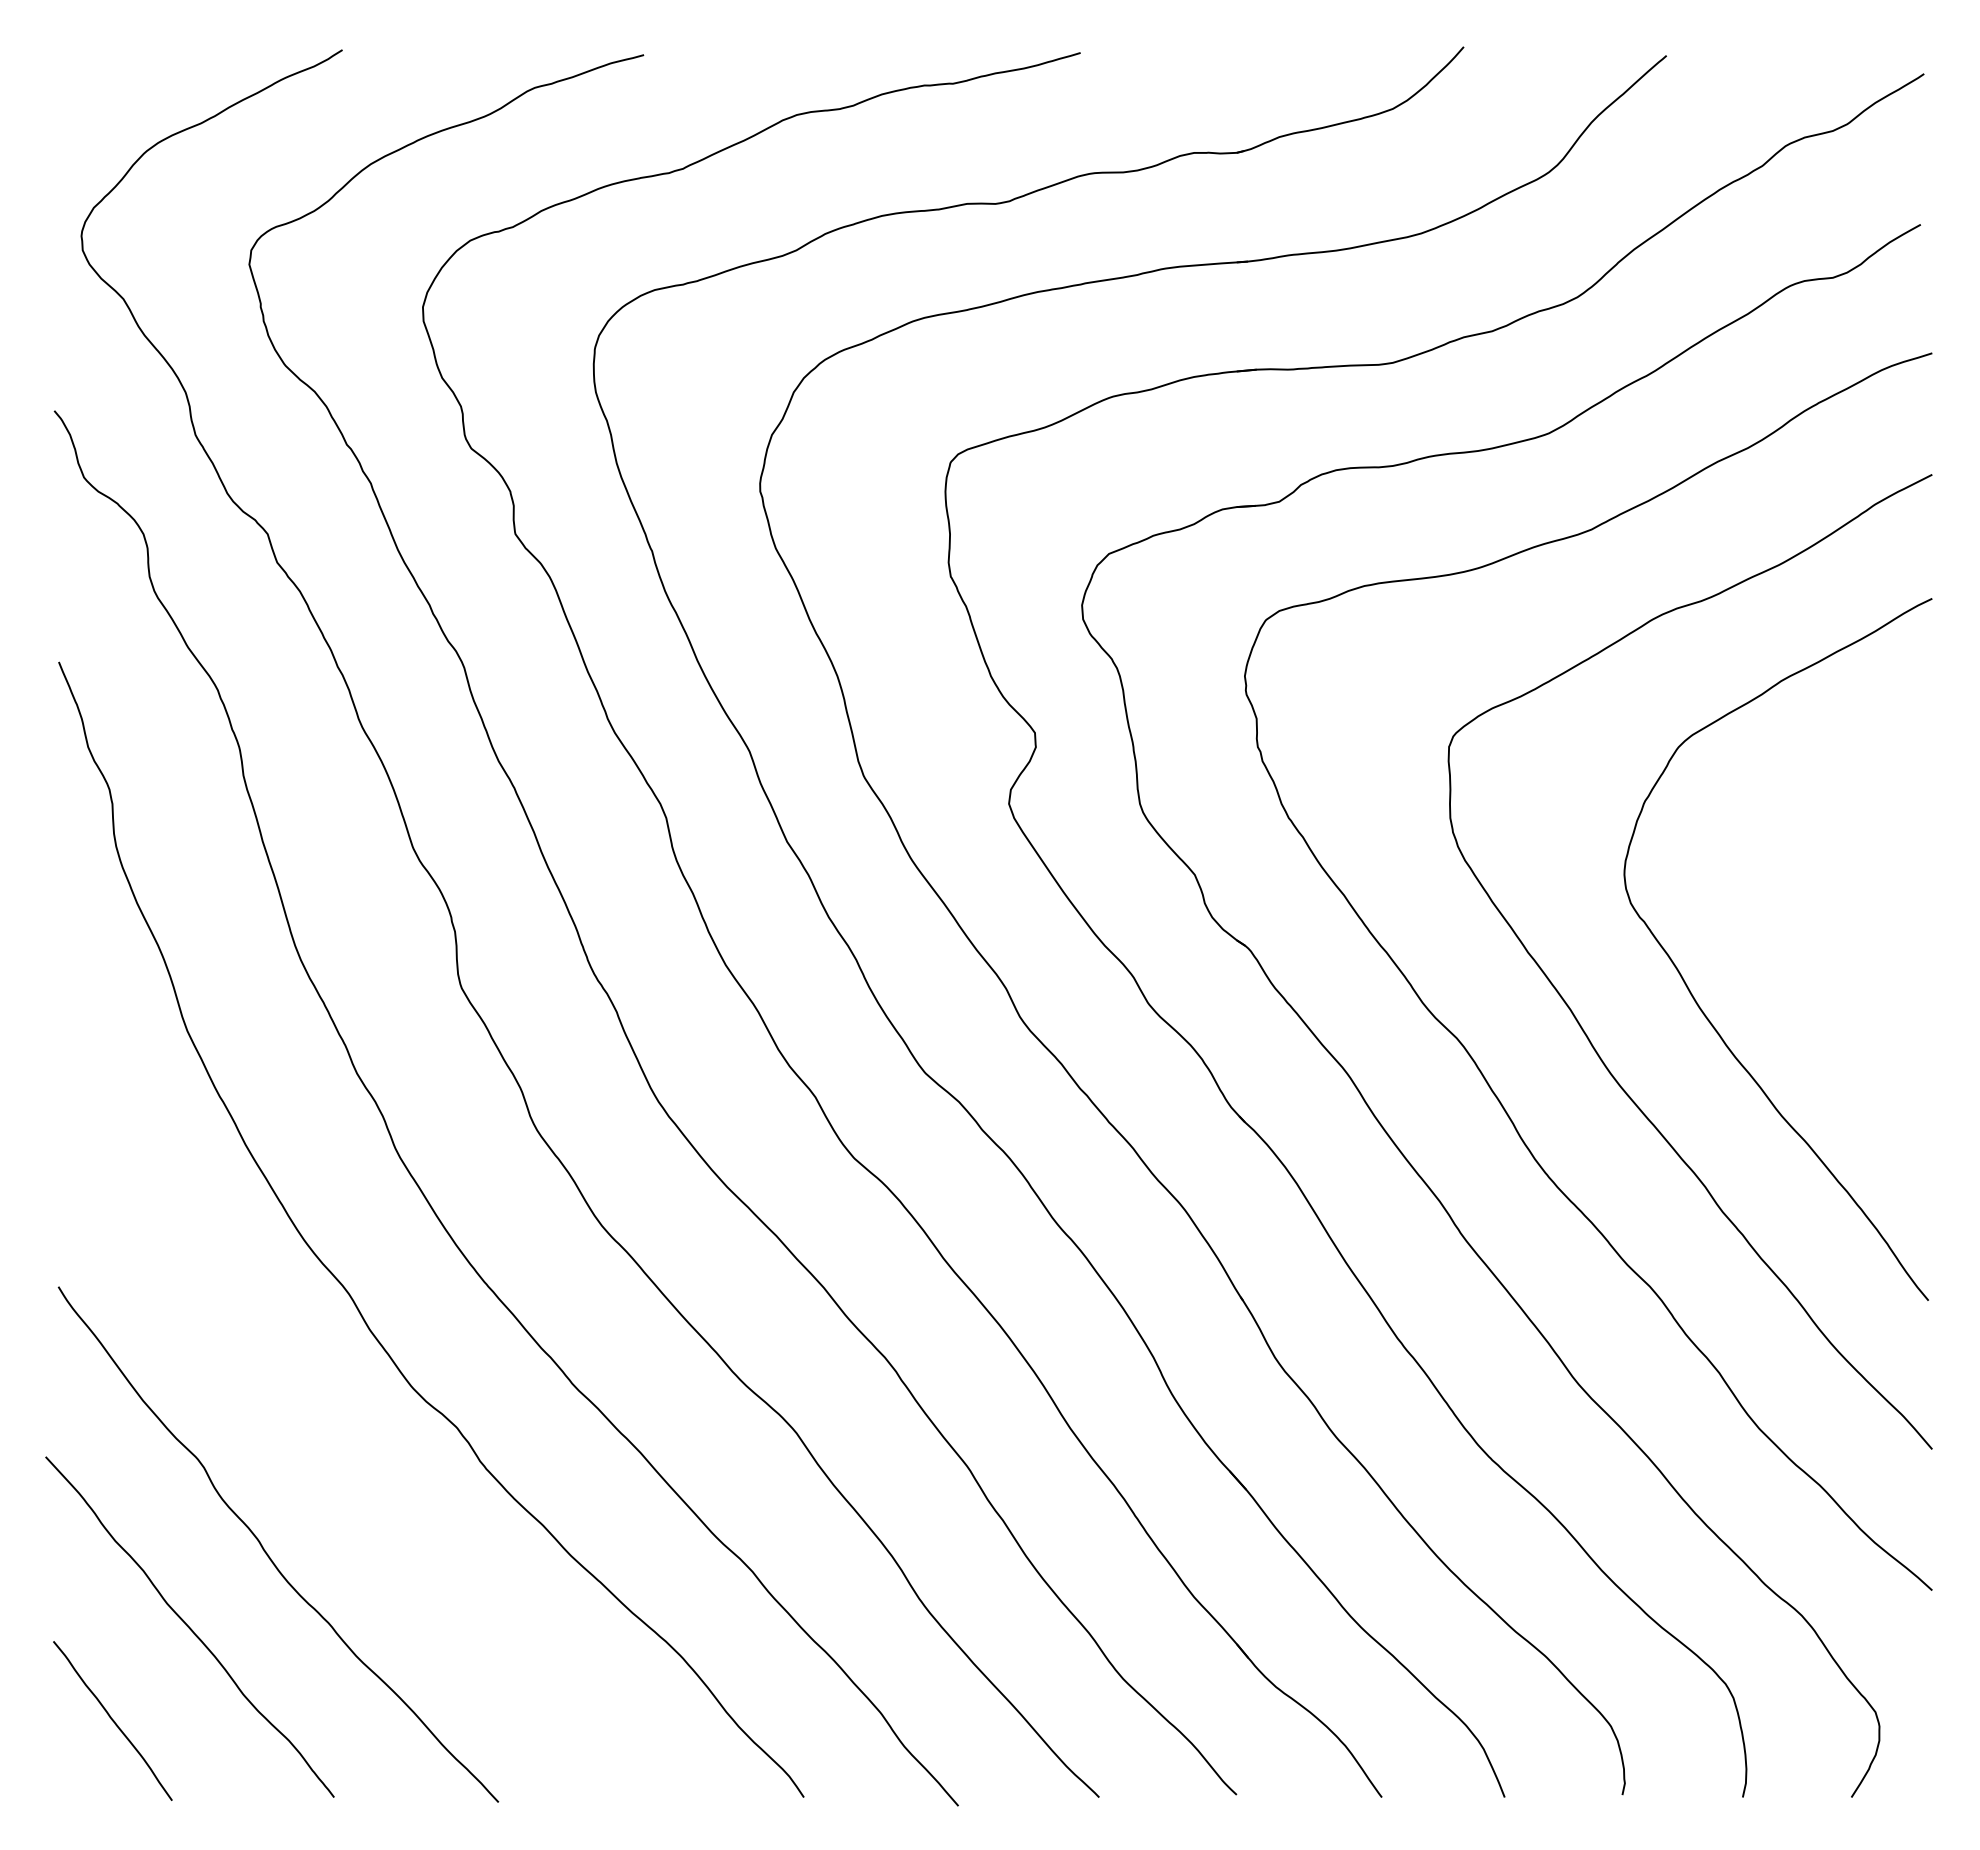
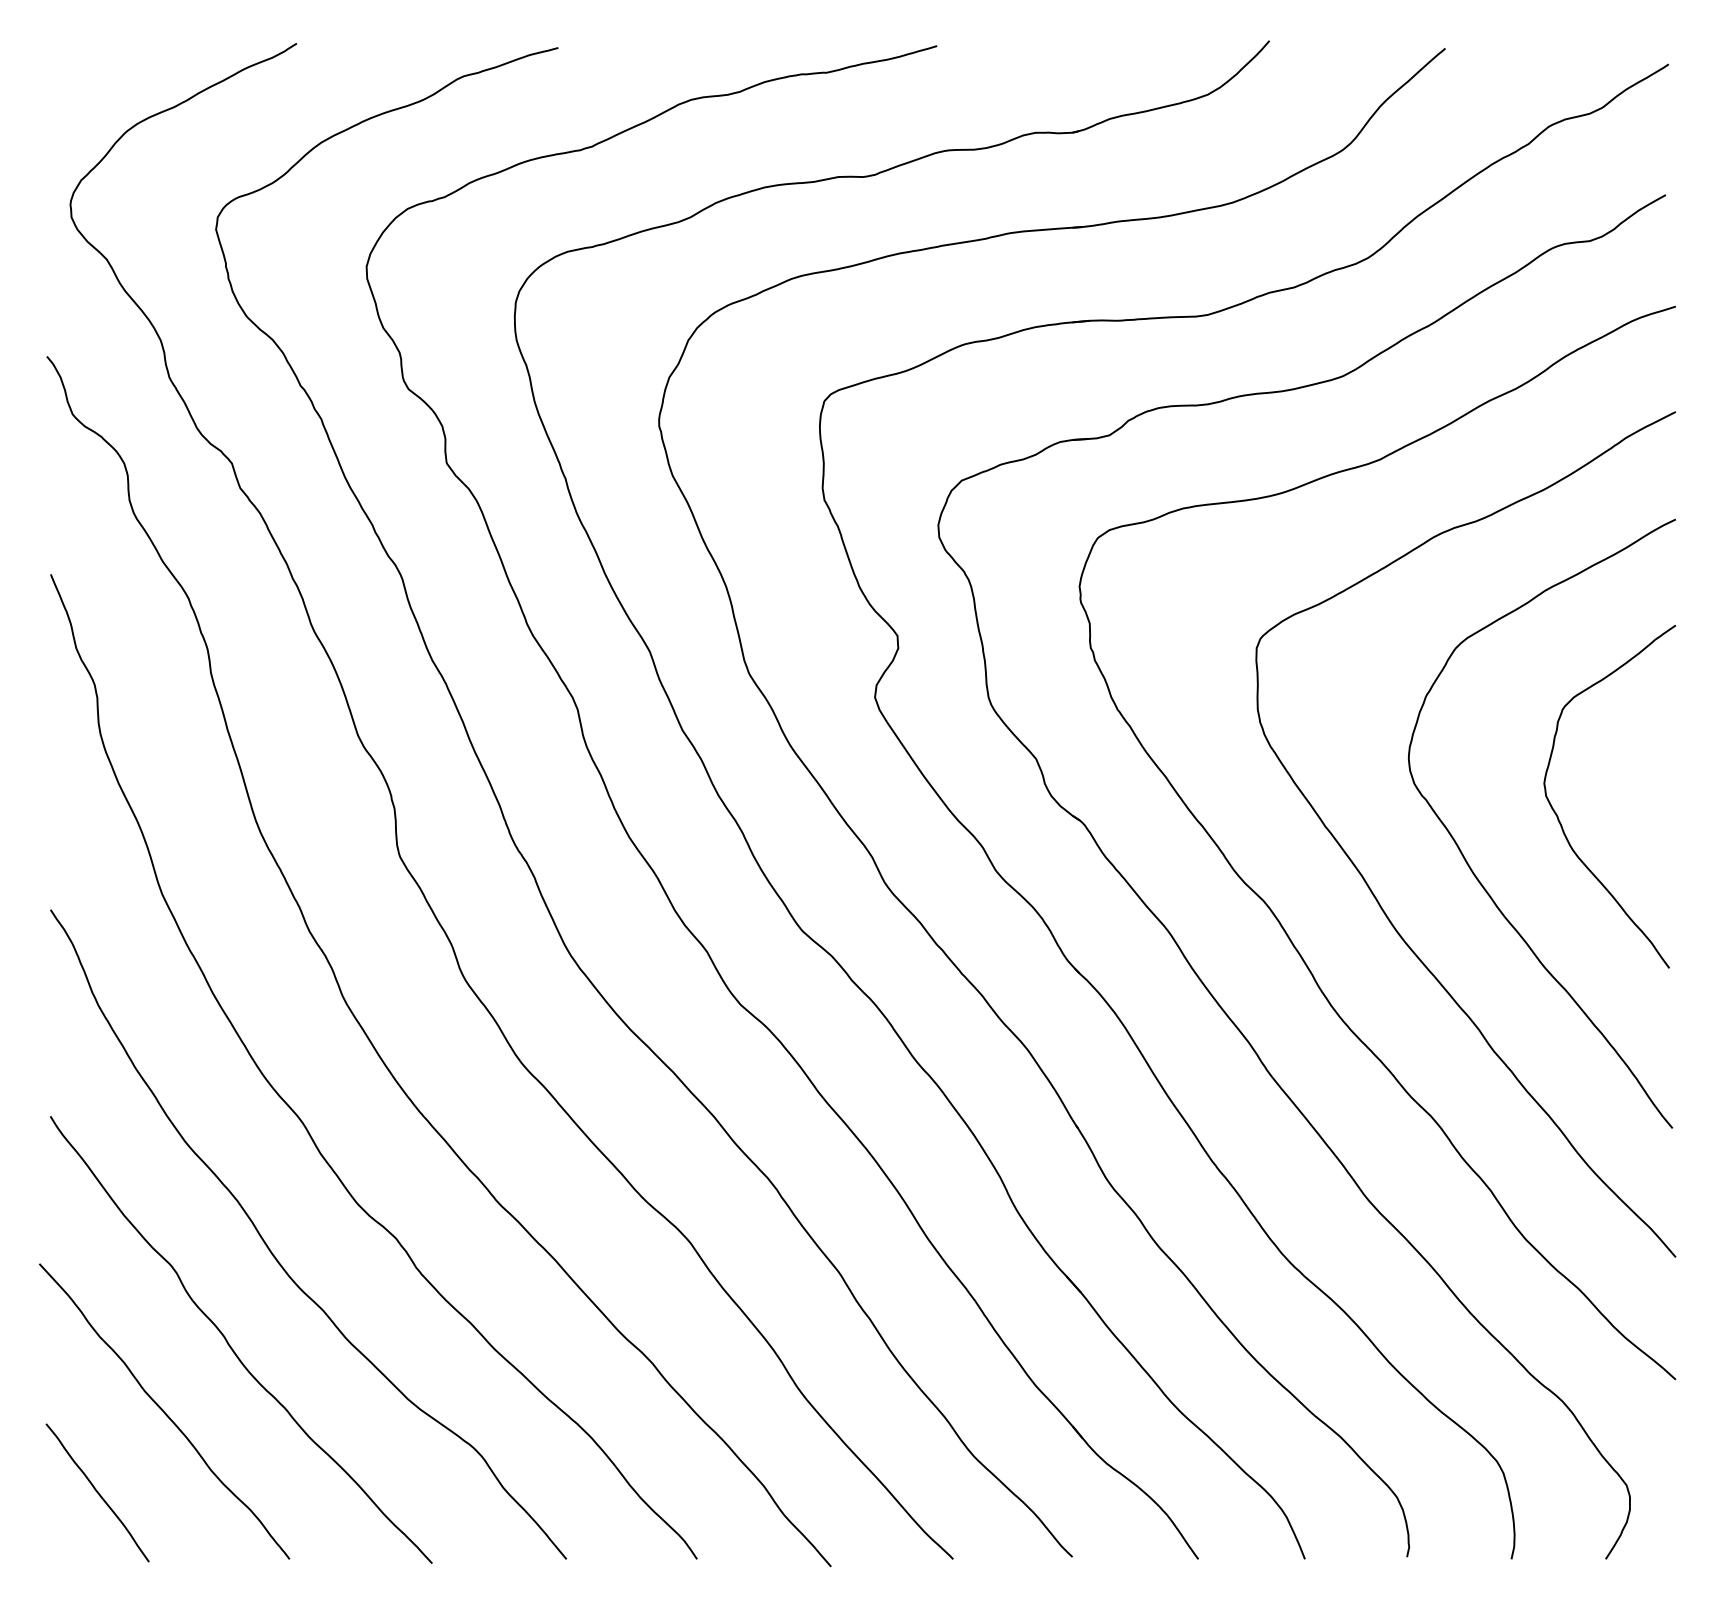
curve: (1797, 942) -> (1558, 817), added
curve: (319, 1450) -> (276, 1258), added

